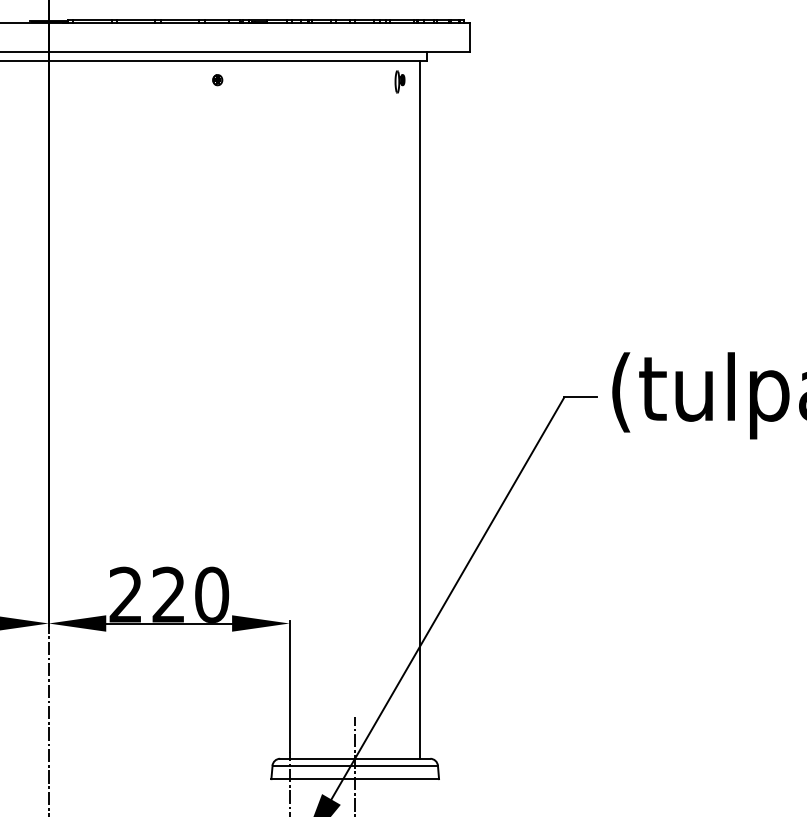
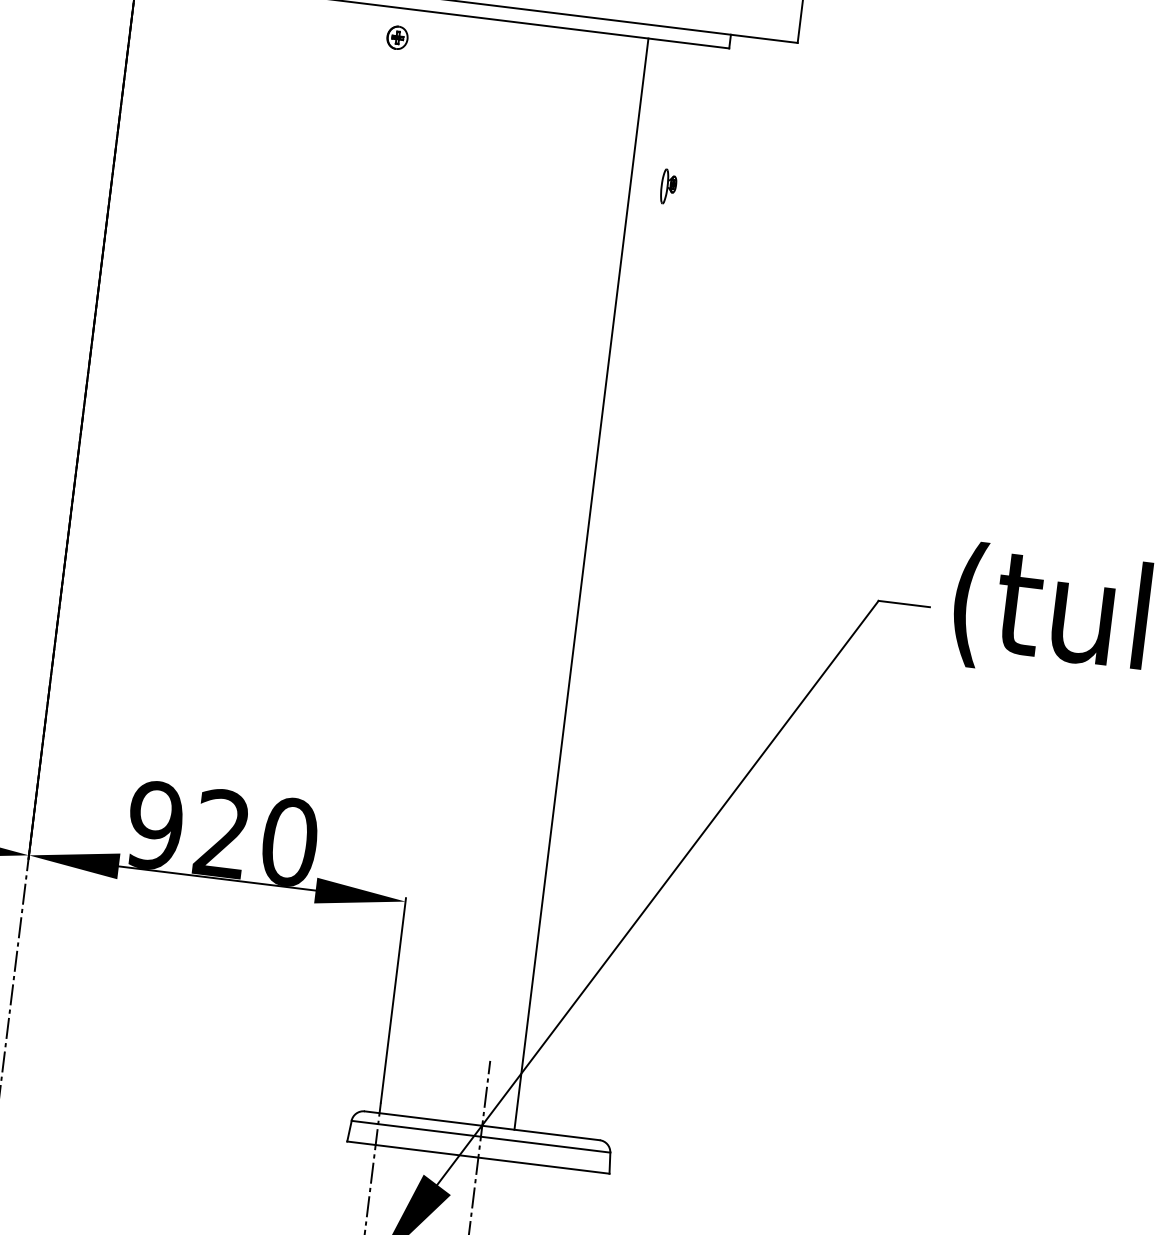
part: (217, 80) -> (397, 38), size x1.4
part: (399, 81) -> (667, 186), moved
line: (419, 409) -> (581, 583), moved
text: (125, 594) -> (154, 824), 220 -> 920

